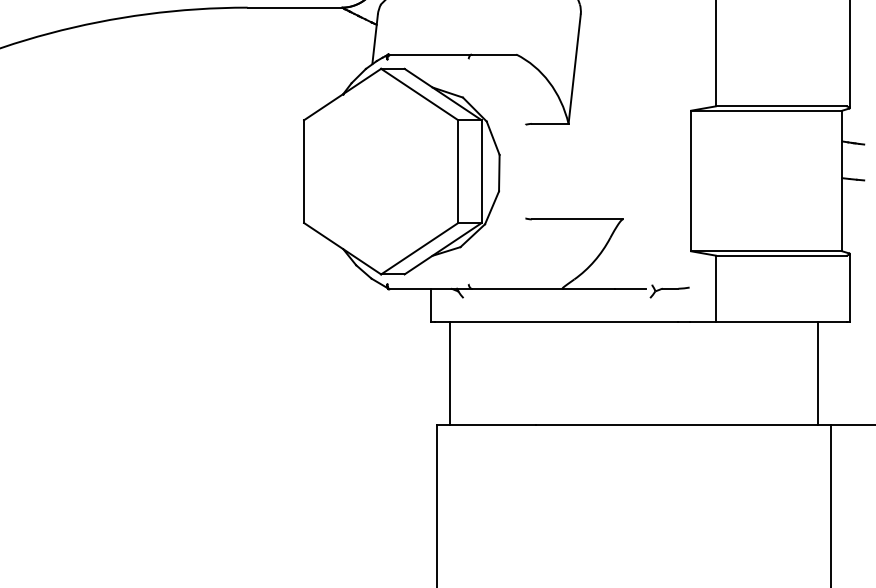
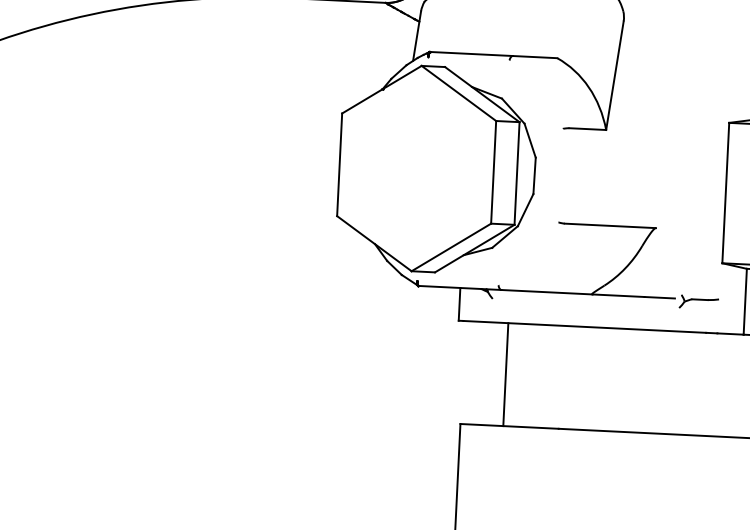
line: (450, 372) -> (506, 374), moved

